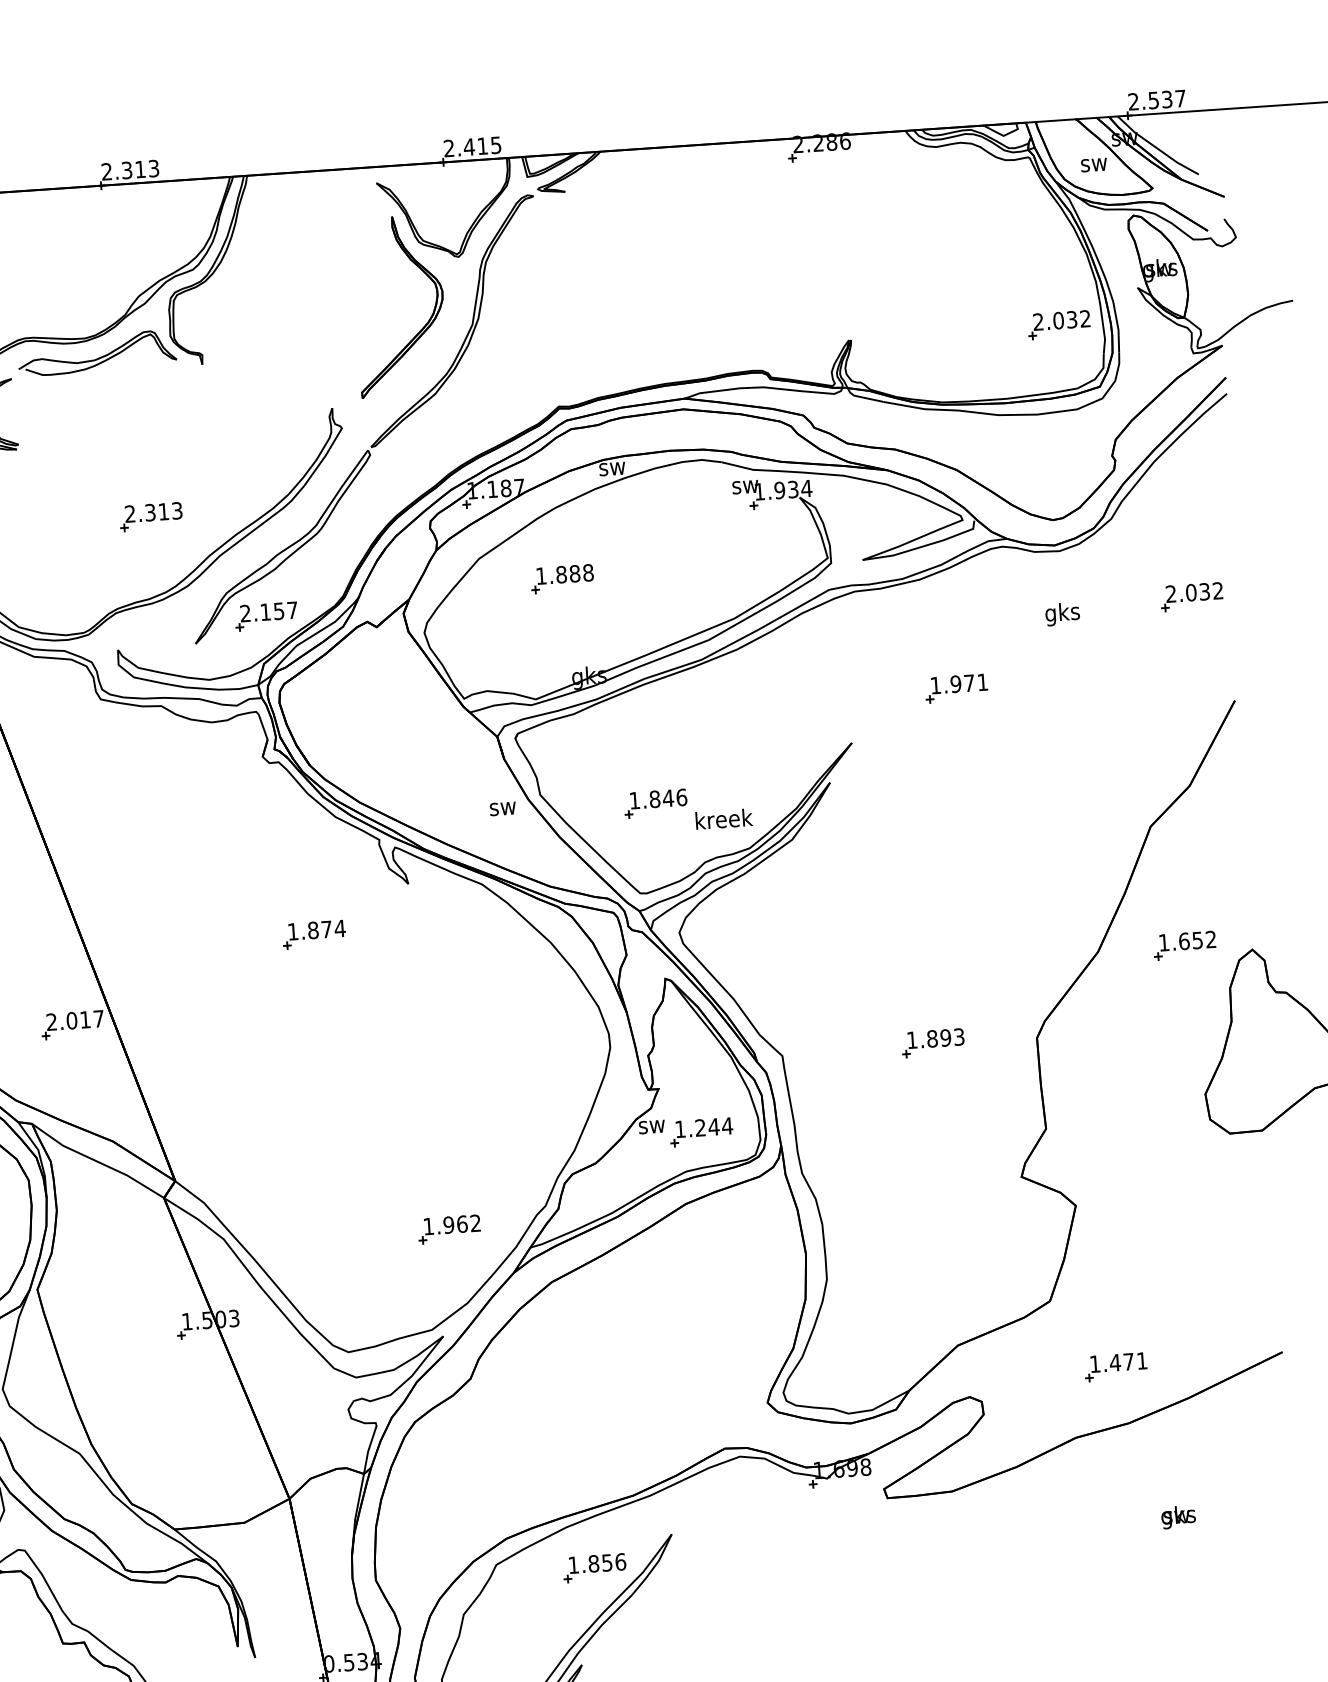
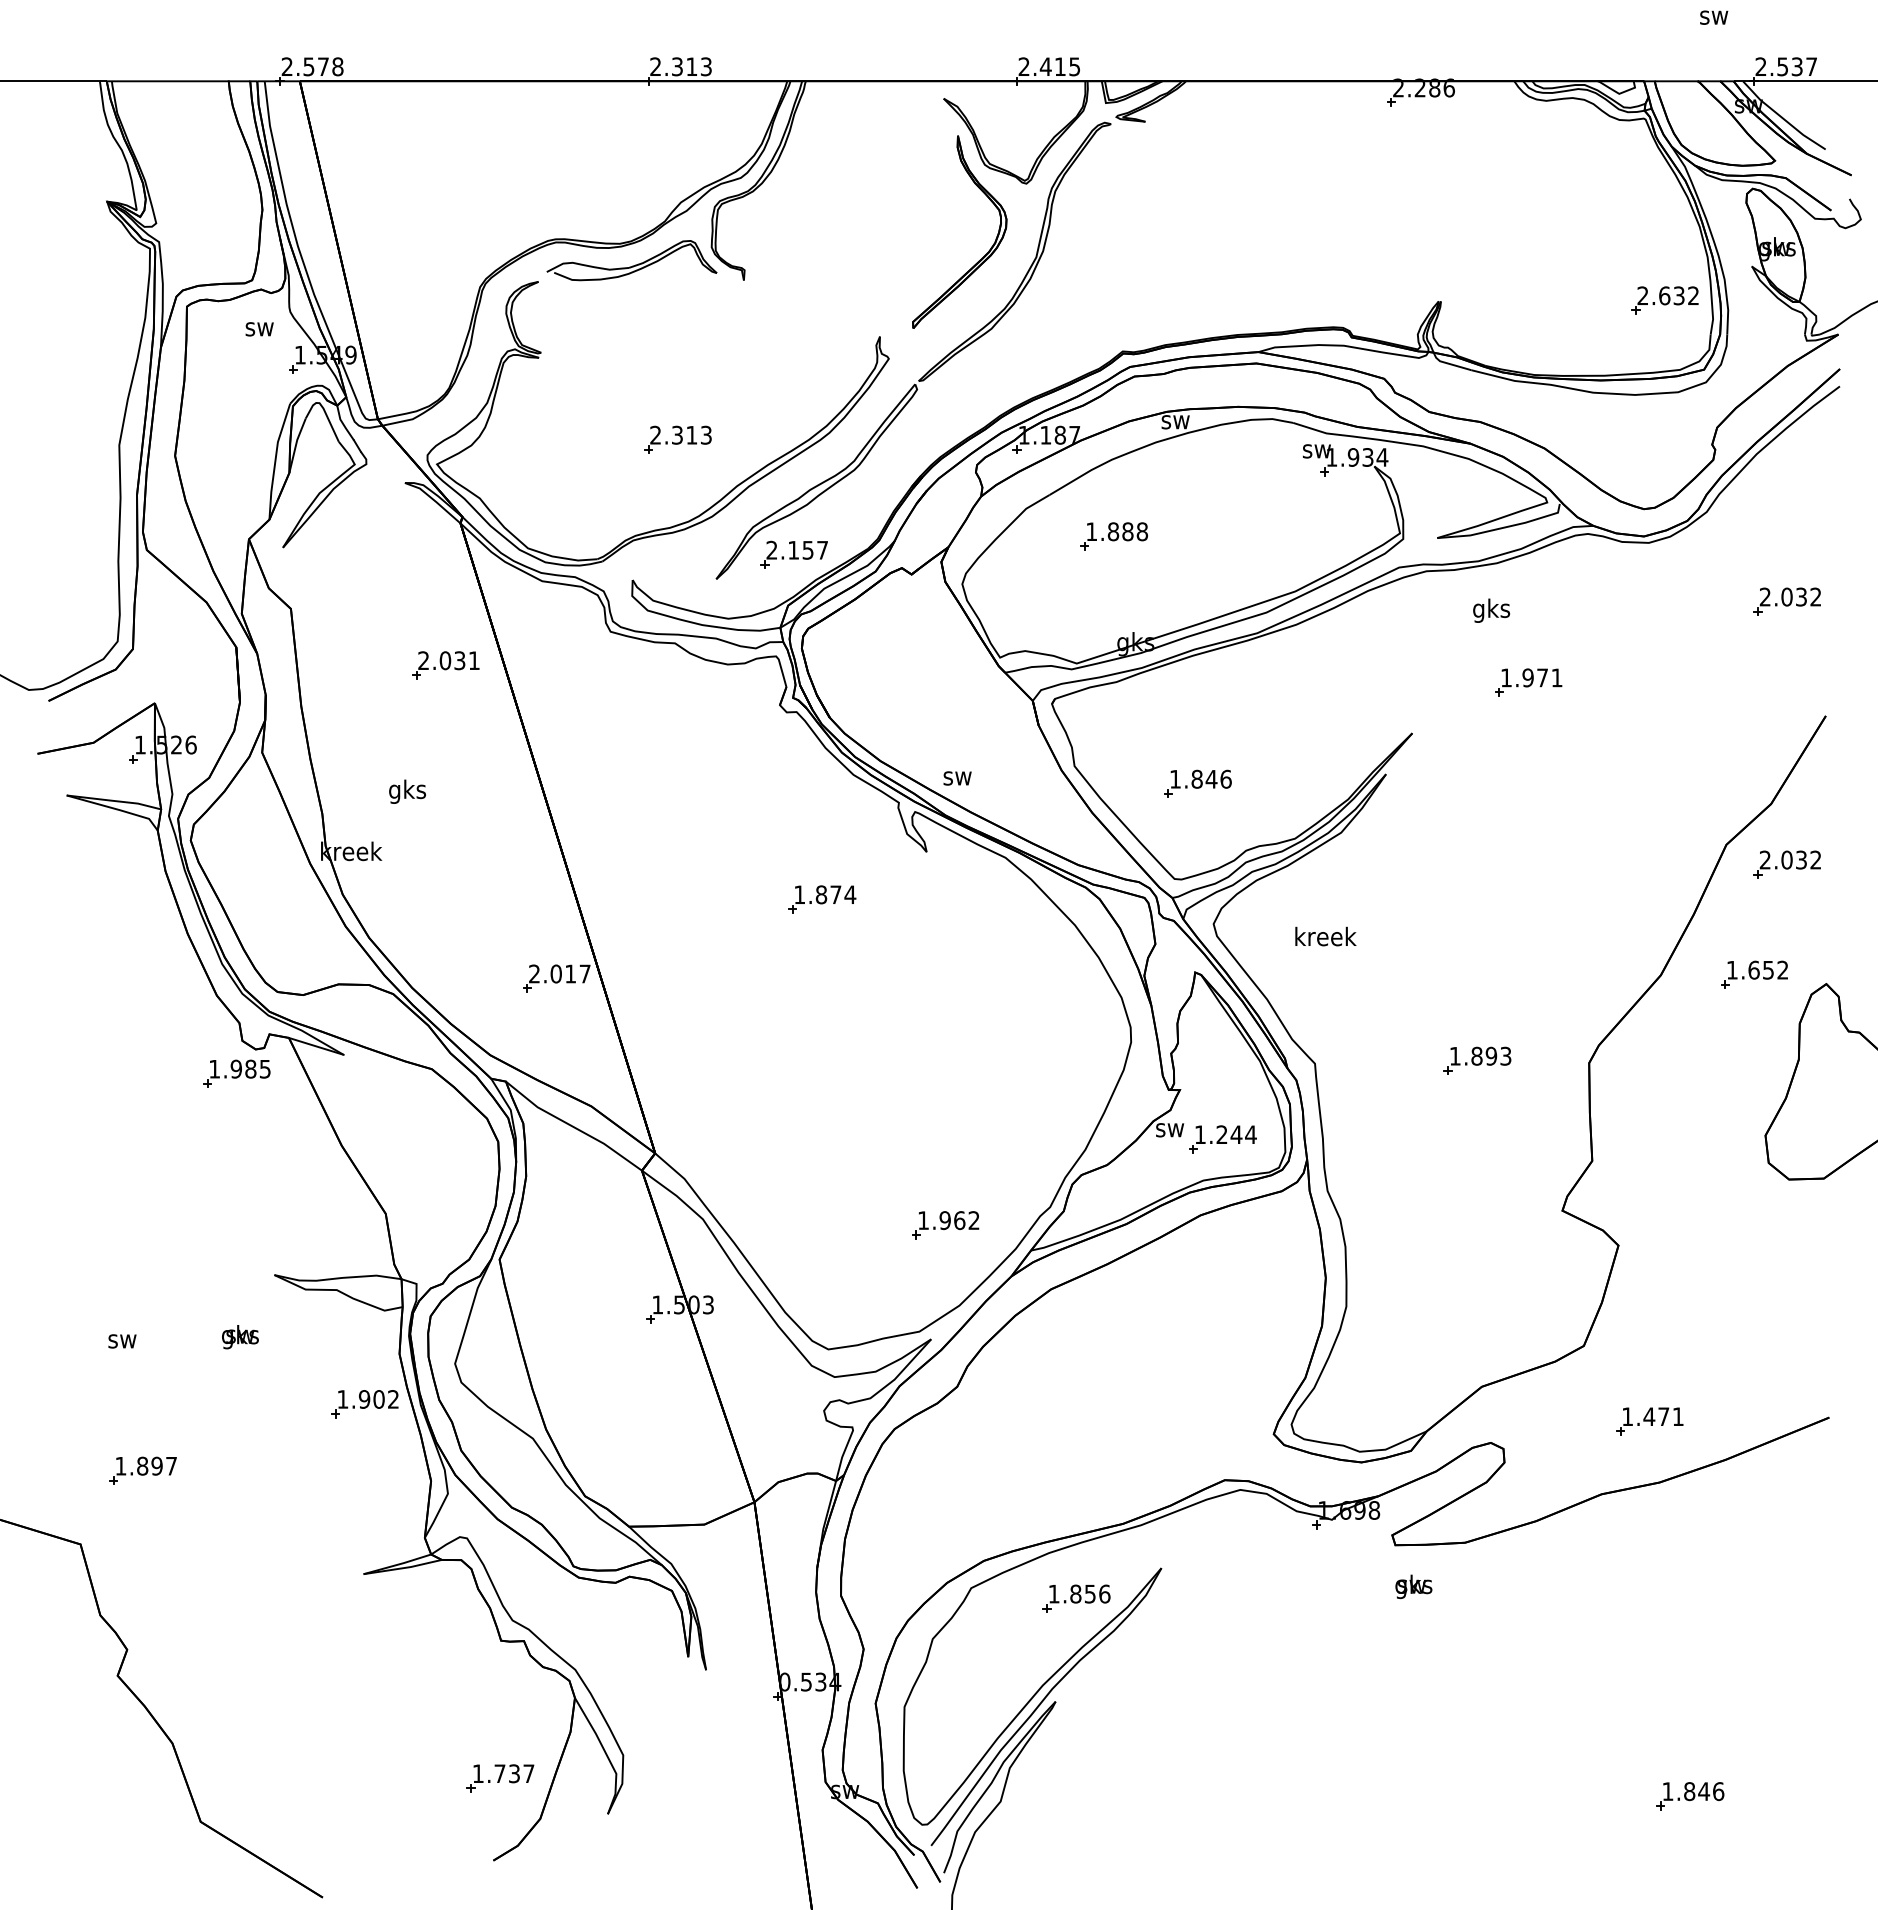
text: (1094, 164) -> (1714, 17), moved
text: (1058, 320) -> (1664, 295), 2.032 -> 2.632
text: (1062, 614) -> (1491, 610), moved
text: (502, 808) -> (957, 778), moved
text: (723, 819) -> (1325, 936), moved
part: (1207, 841) -> (1786, 864), added
text: (1178, 1516) -> (1413, 1586), moved

